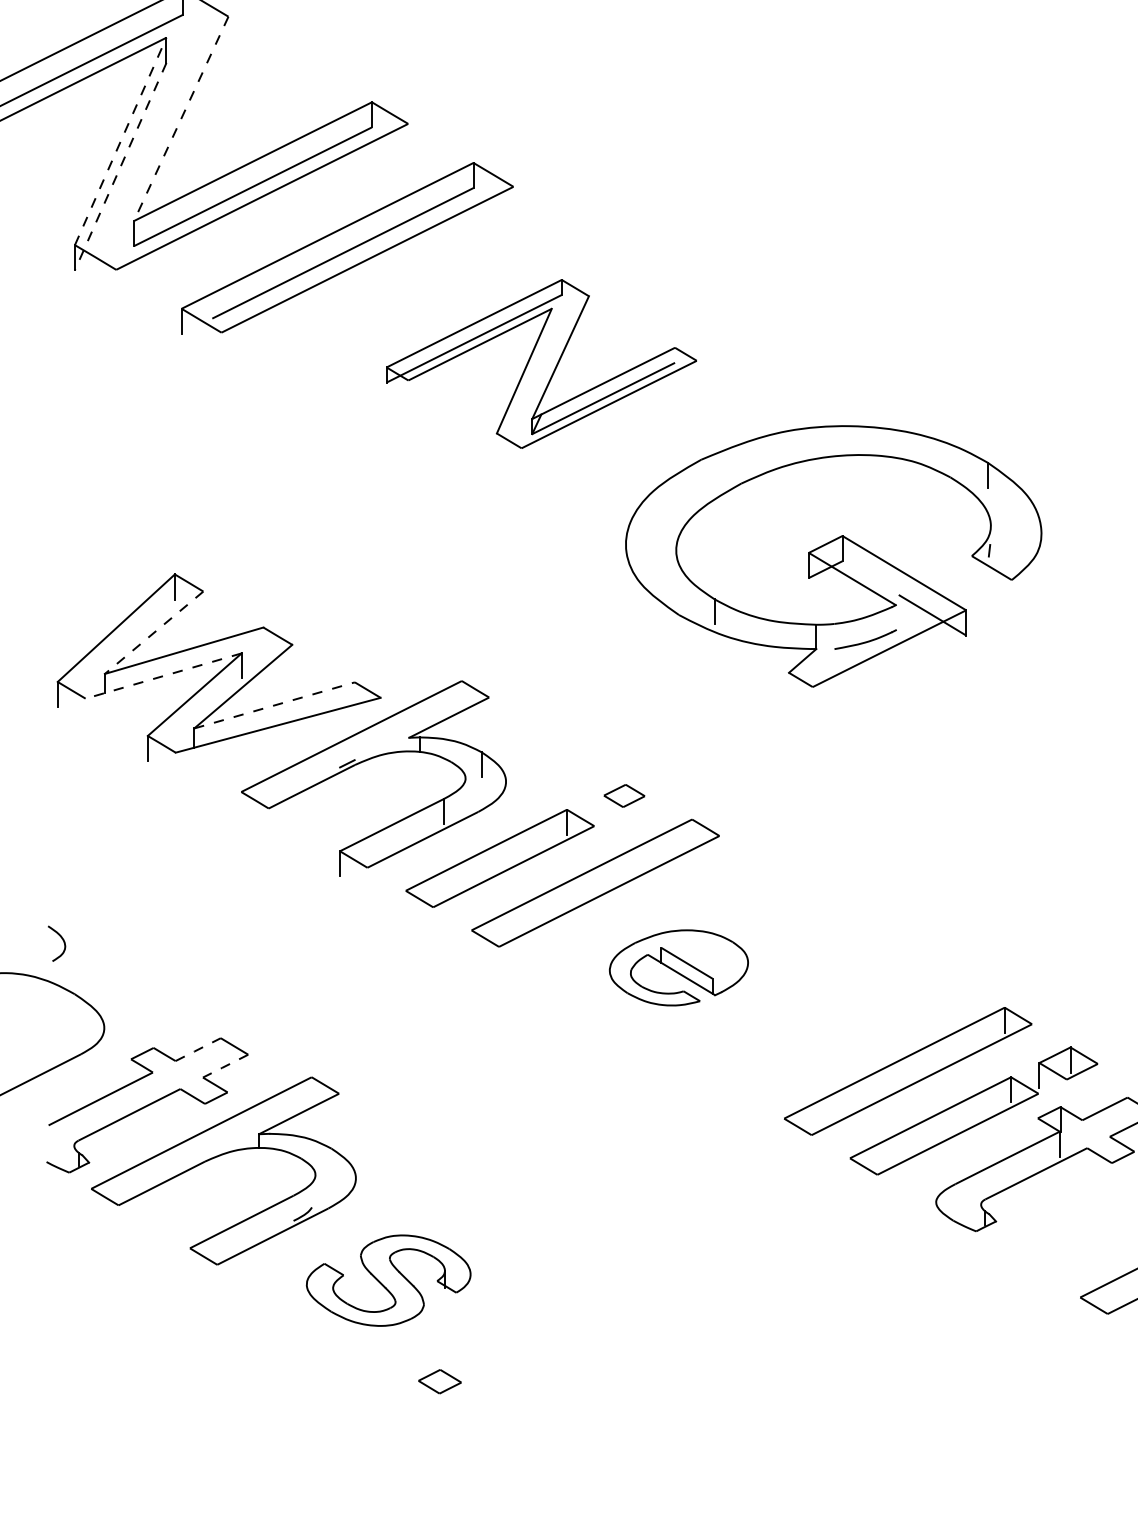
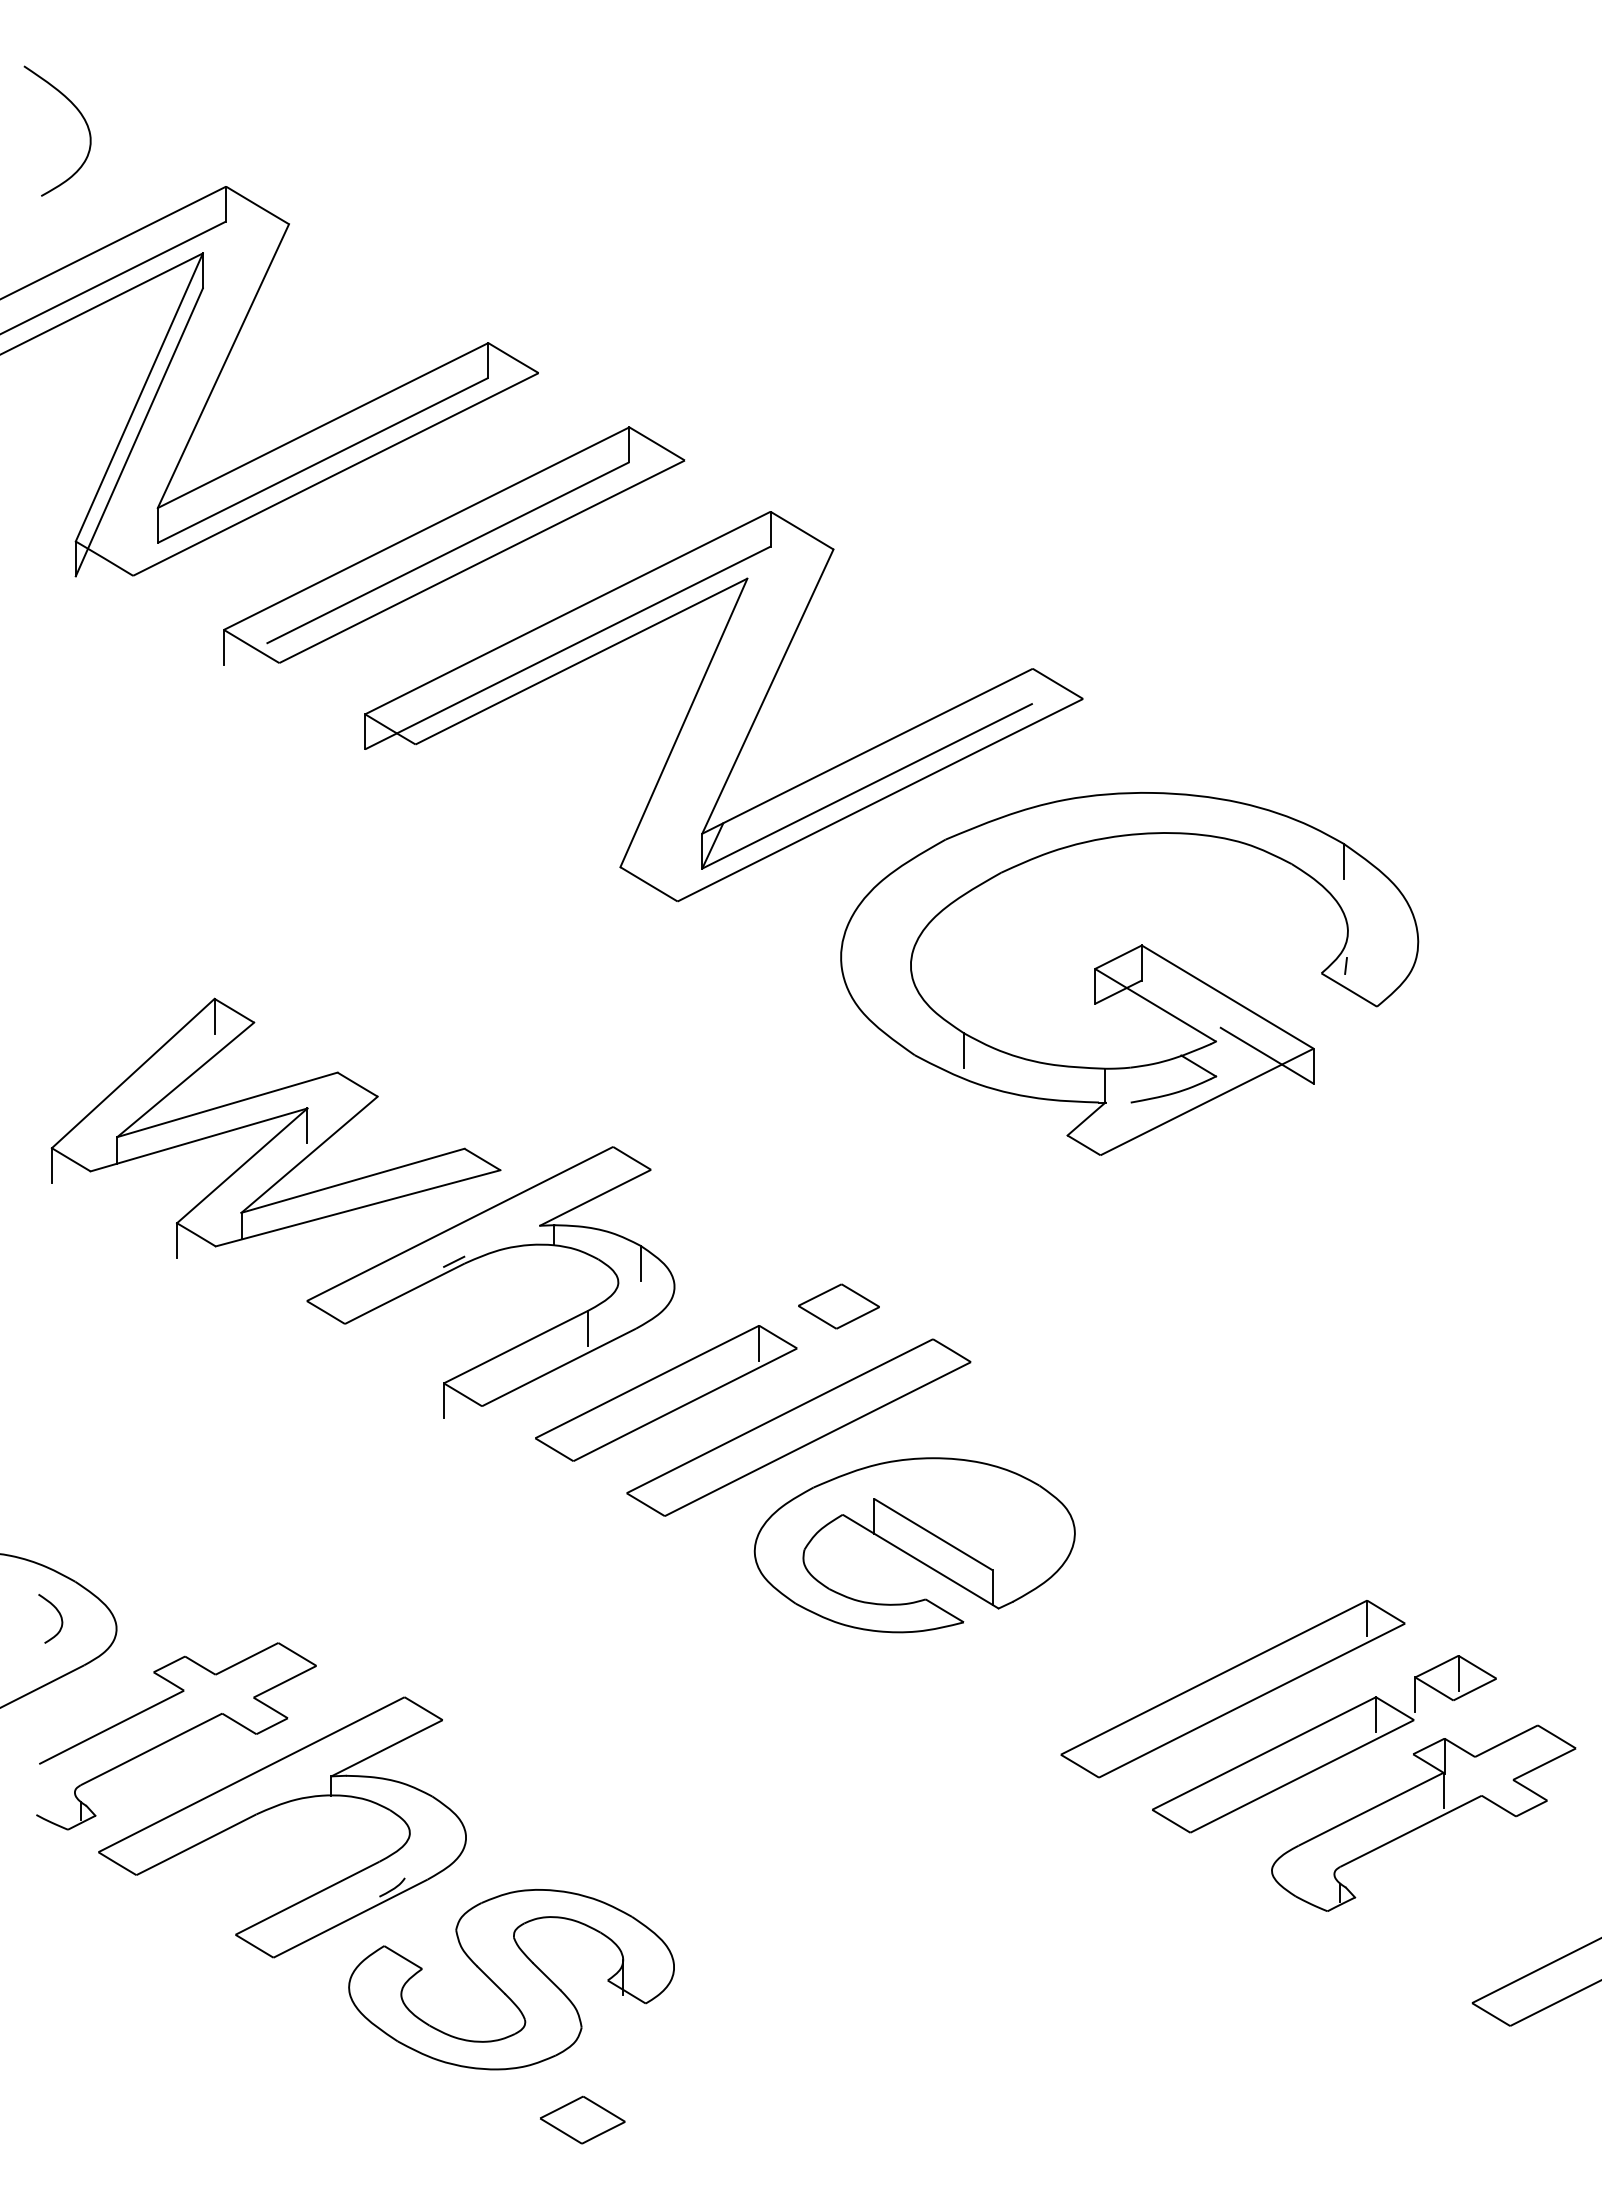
line: (181, 119) -> (223, 366), dashed -> solid
line: (120, 141) -> (139, 397), dashed -> solid
line: (120, 166) -> (139, 432), dashed -> solid
part: (541, 363) -> (723, 706), size x1.67
line: (883, 622) -> (1198, 1065), added
line: (153, 633) -> (185, 1080), dashed -> solid
line: (164, 675) -> (199, 1139), dashed -> solid
line: (274, 705) -> (353, 1180), dashed -> solid
part: (624, 795) -> (838, 1306), size x1.43
curve: (62, 939) -> (58, 1613), moved
part: (678, 968) -> (914, 1545), size x1.67
line: (197, 1050) -> (246, 1659), dashed -> solid
line: (225, 1066) -> (284, 1682), dashed -> solid
part: (388, 1280) -> (511, 1979), size x1.43
part: (439, 1381) -> (582, 2119), size x1.43

